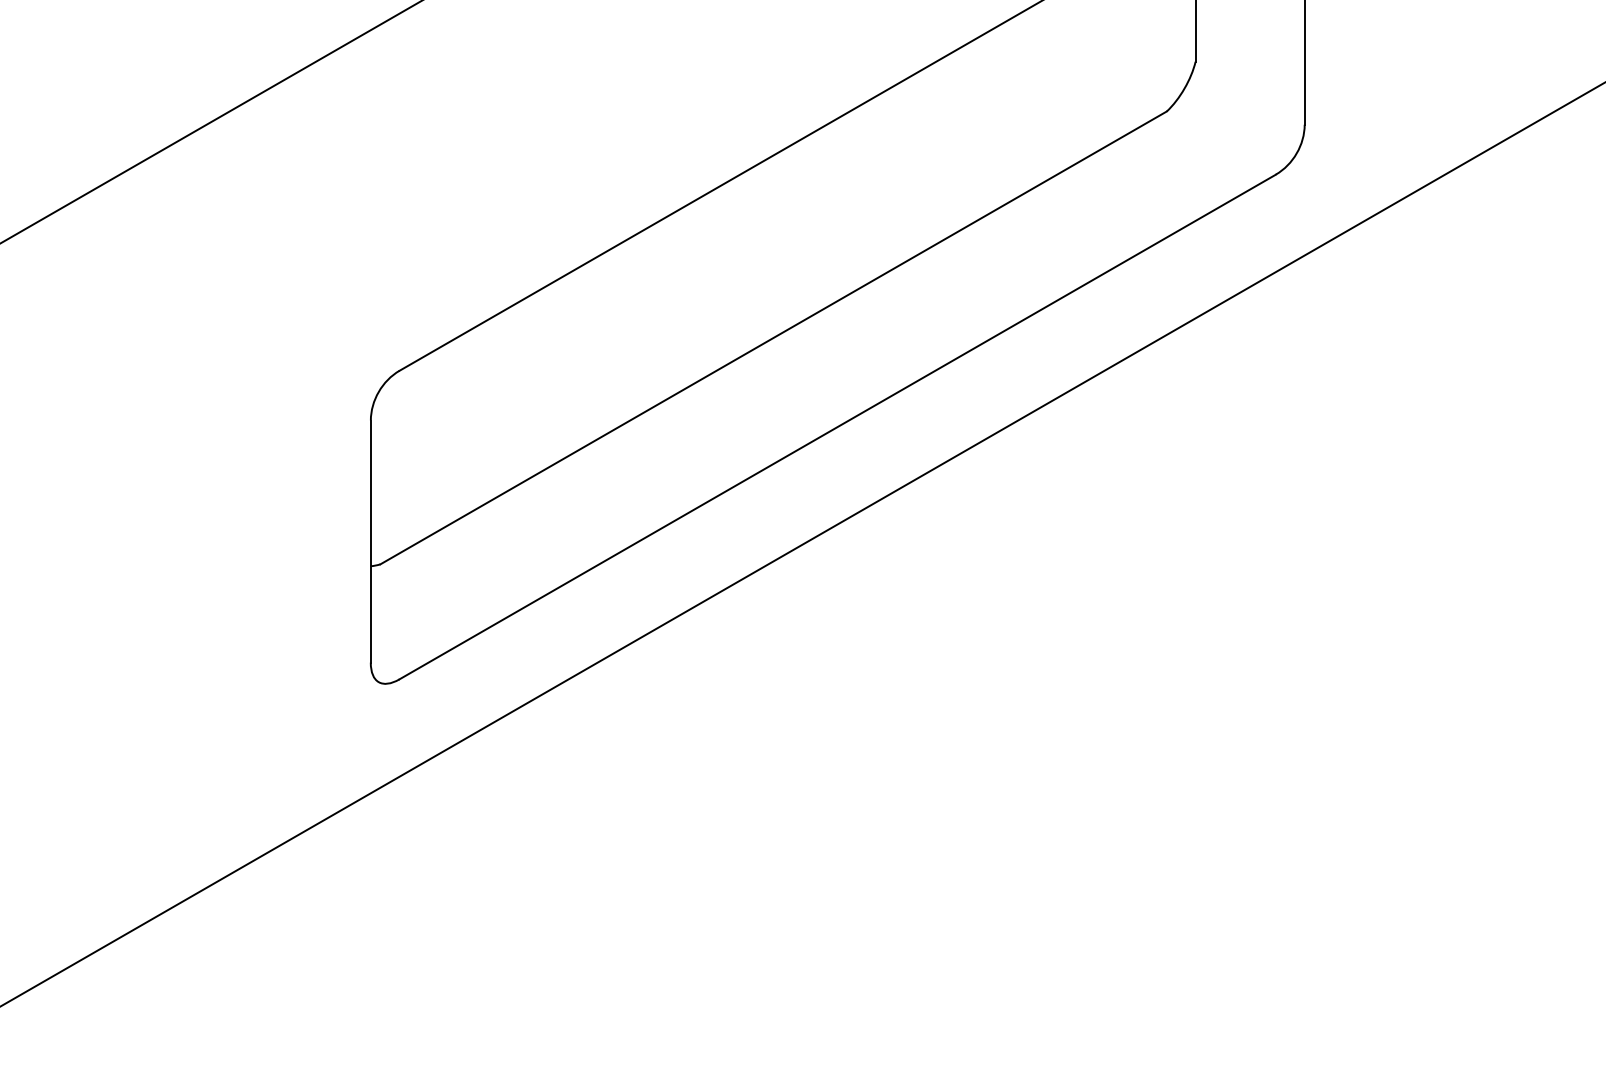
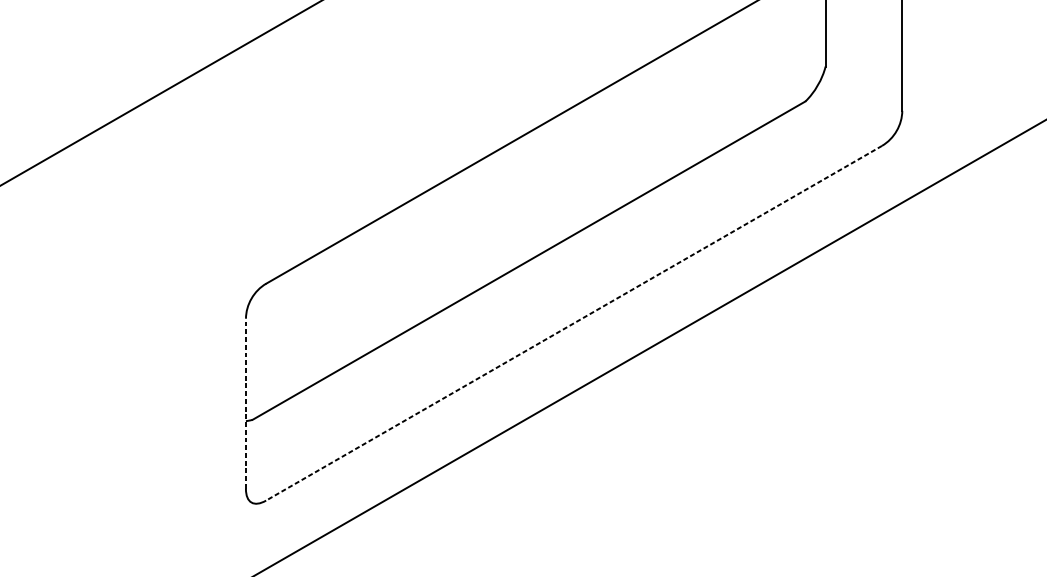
line: (837, 426) -> (573, 322), solid -> dashed
line: (370, 541) -> (245, 403), solid -> dashed

